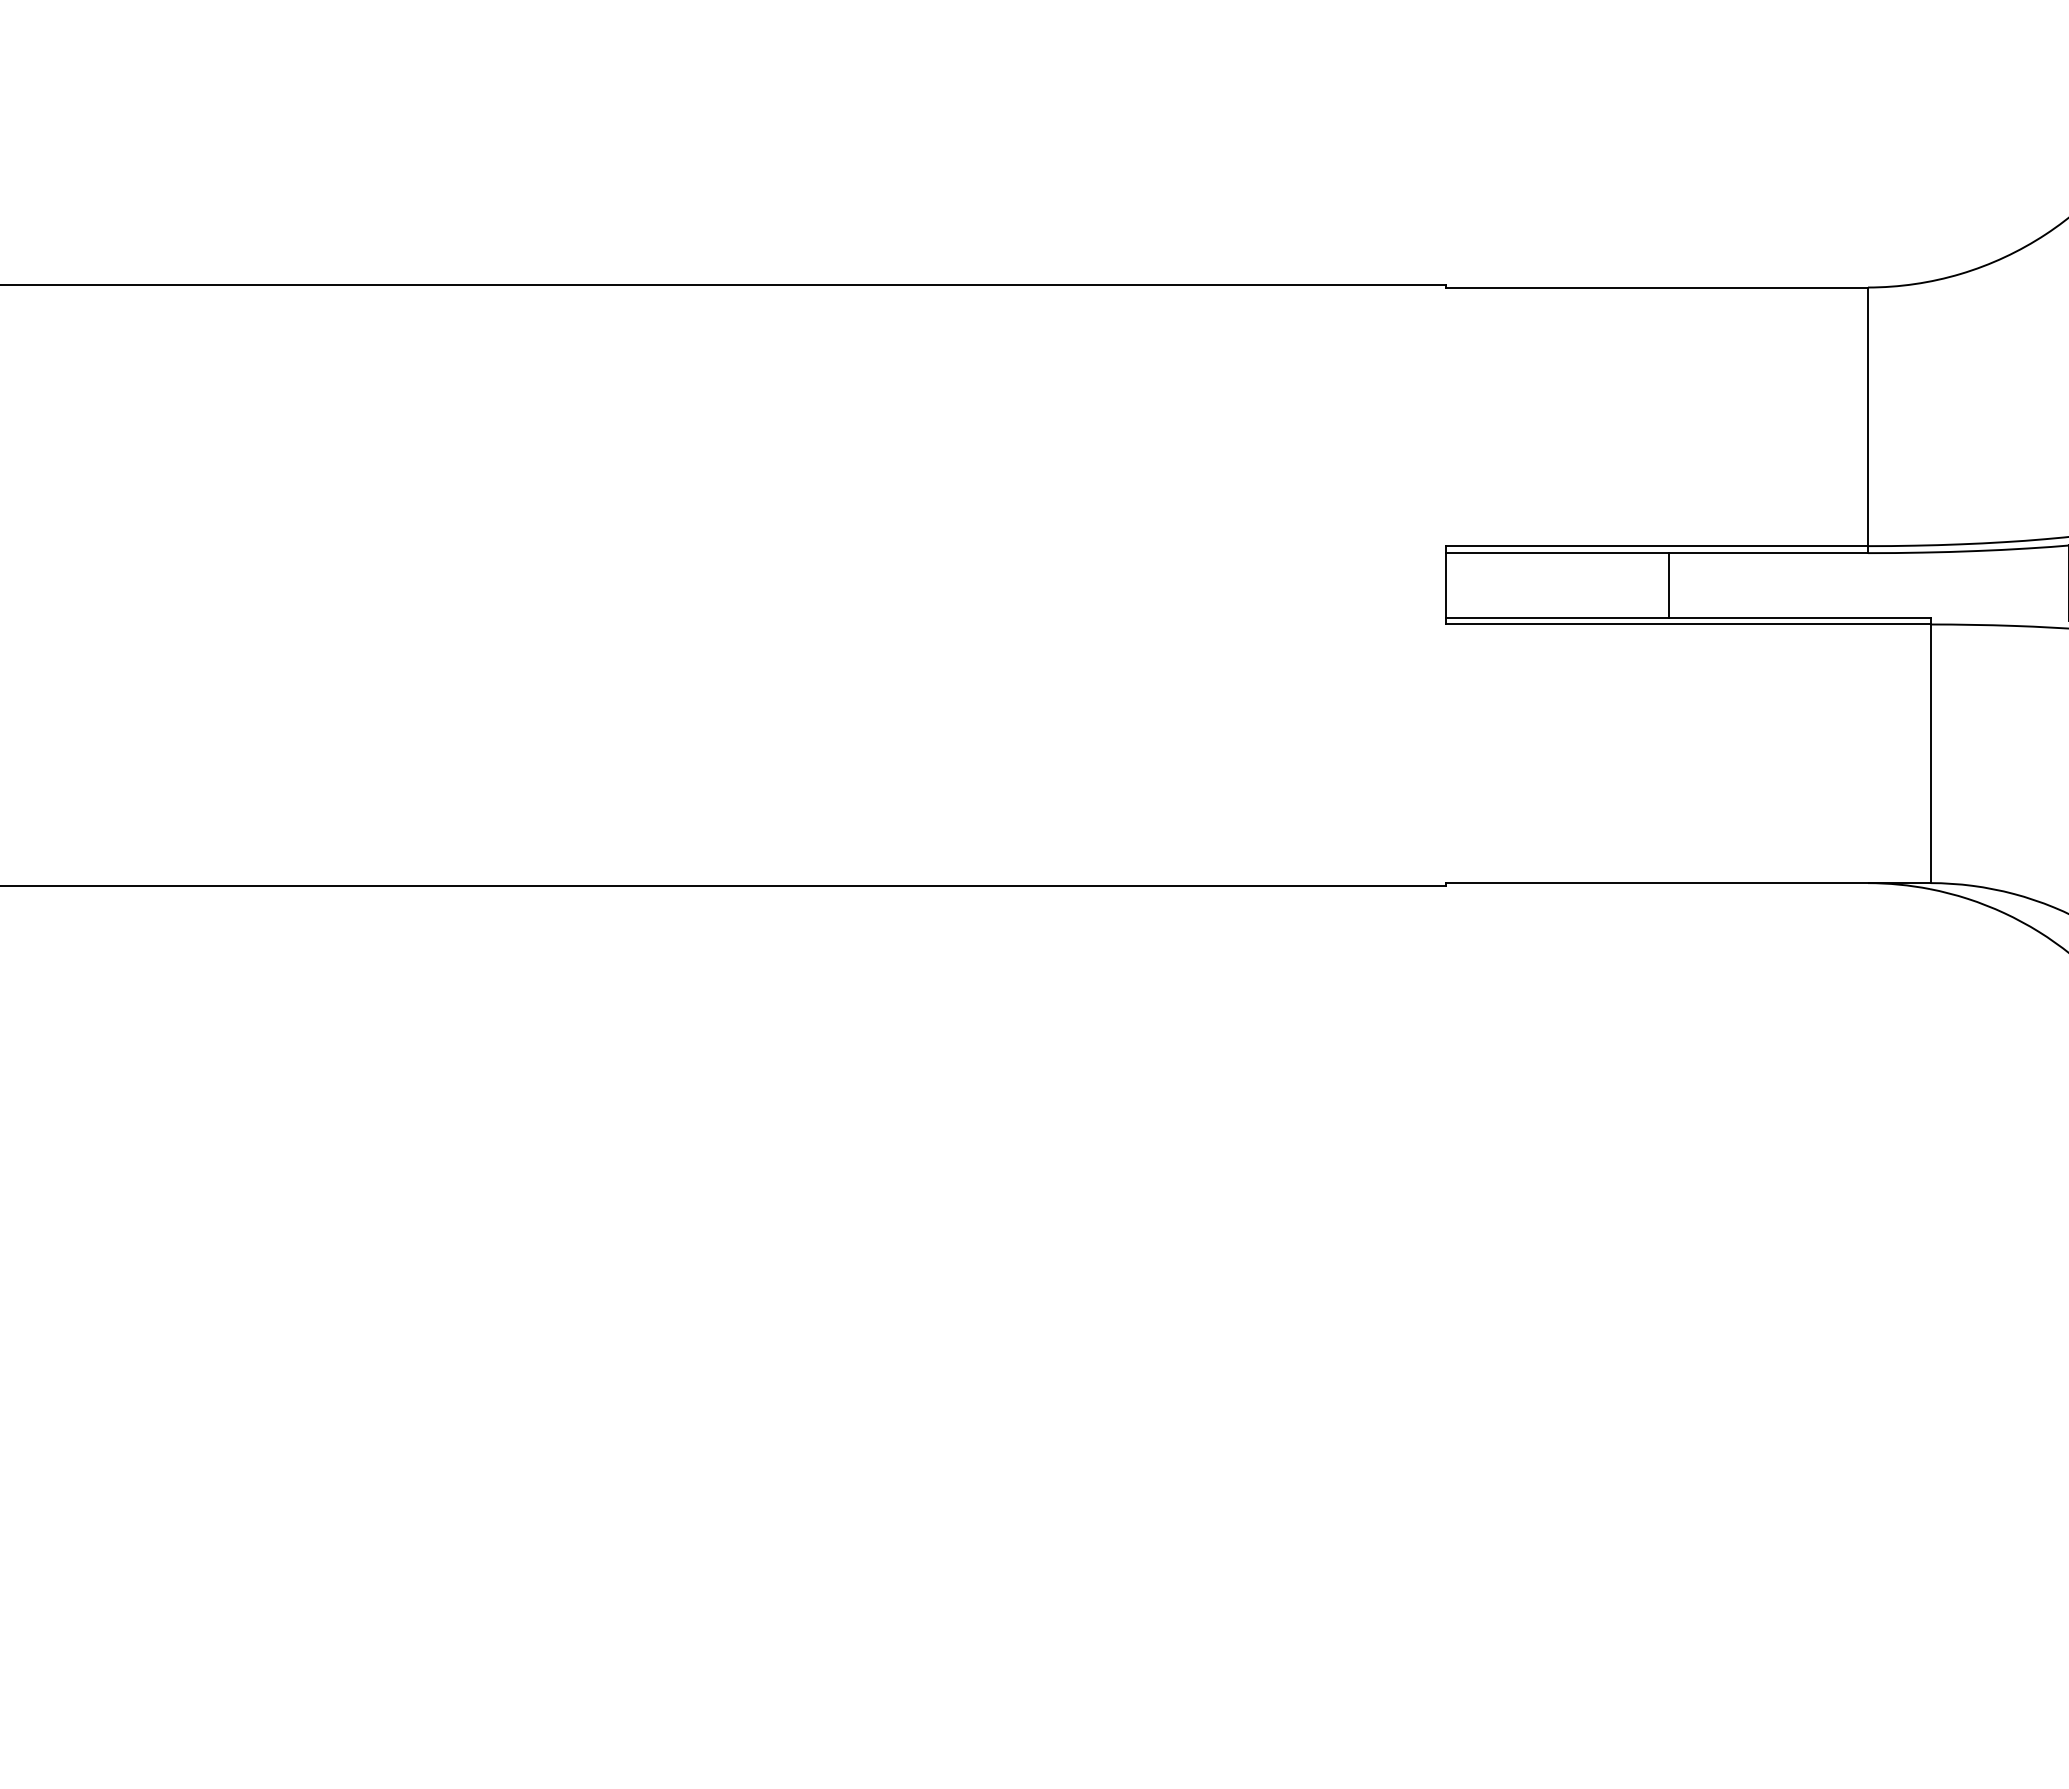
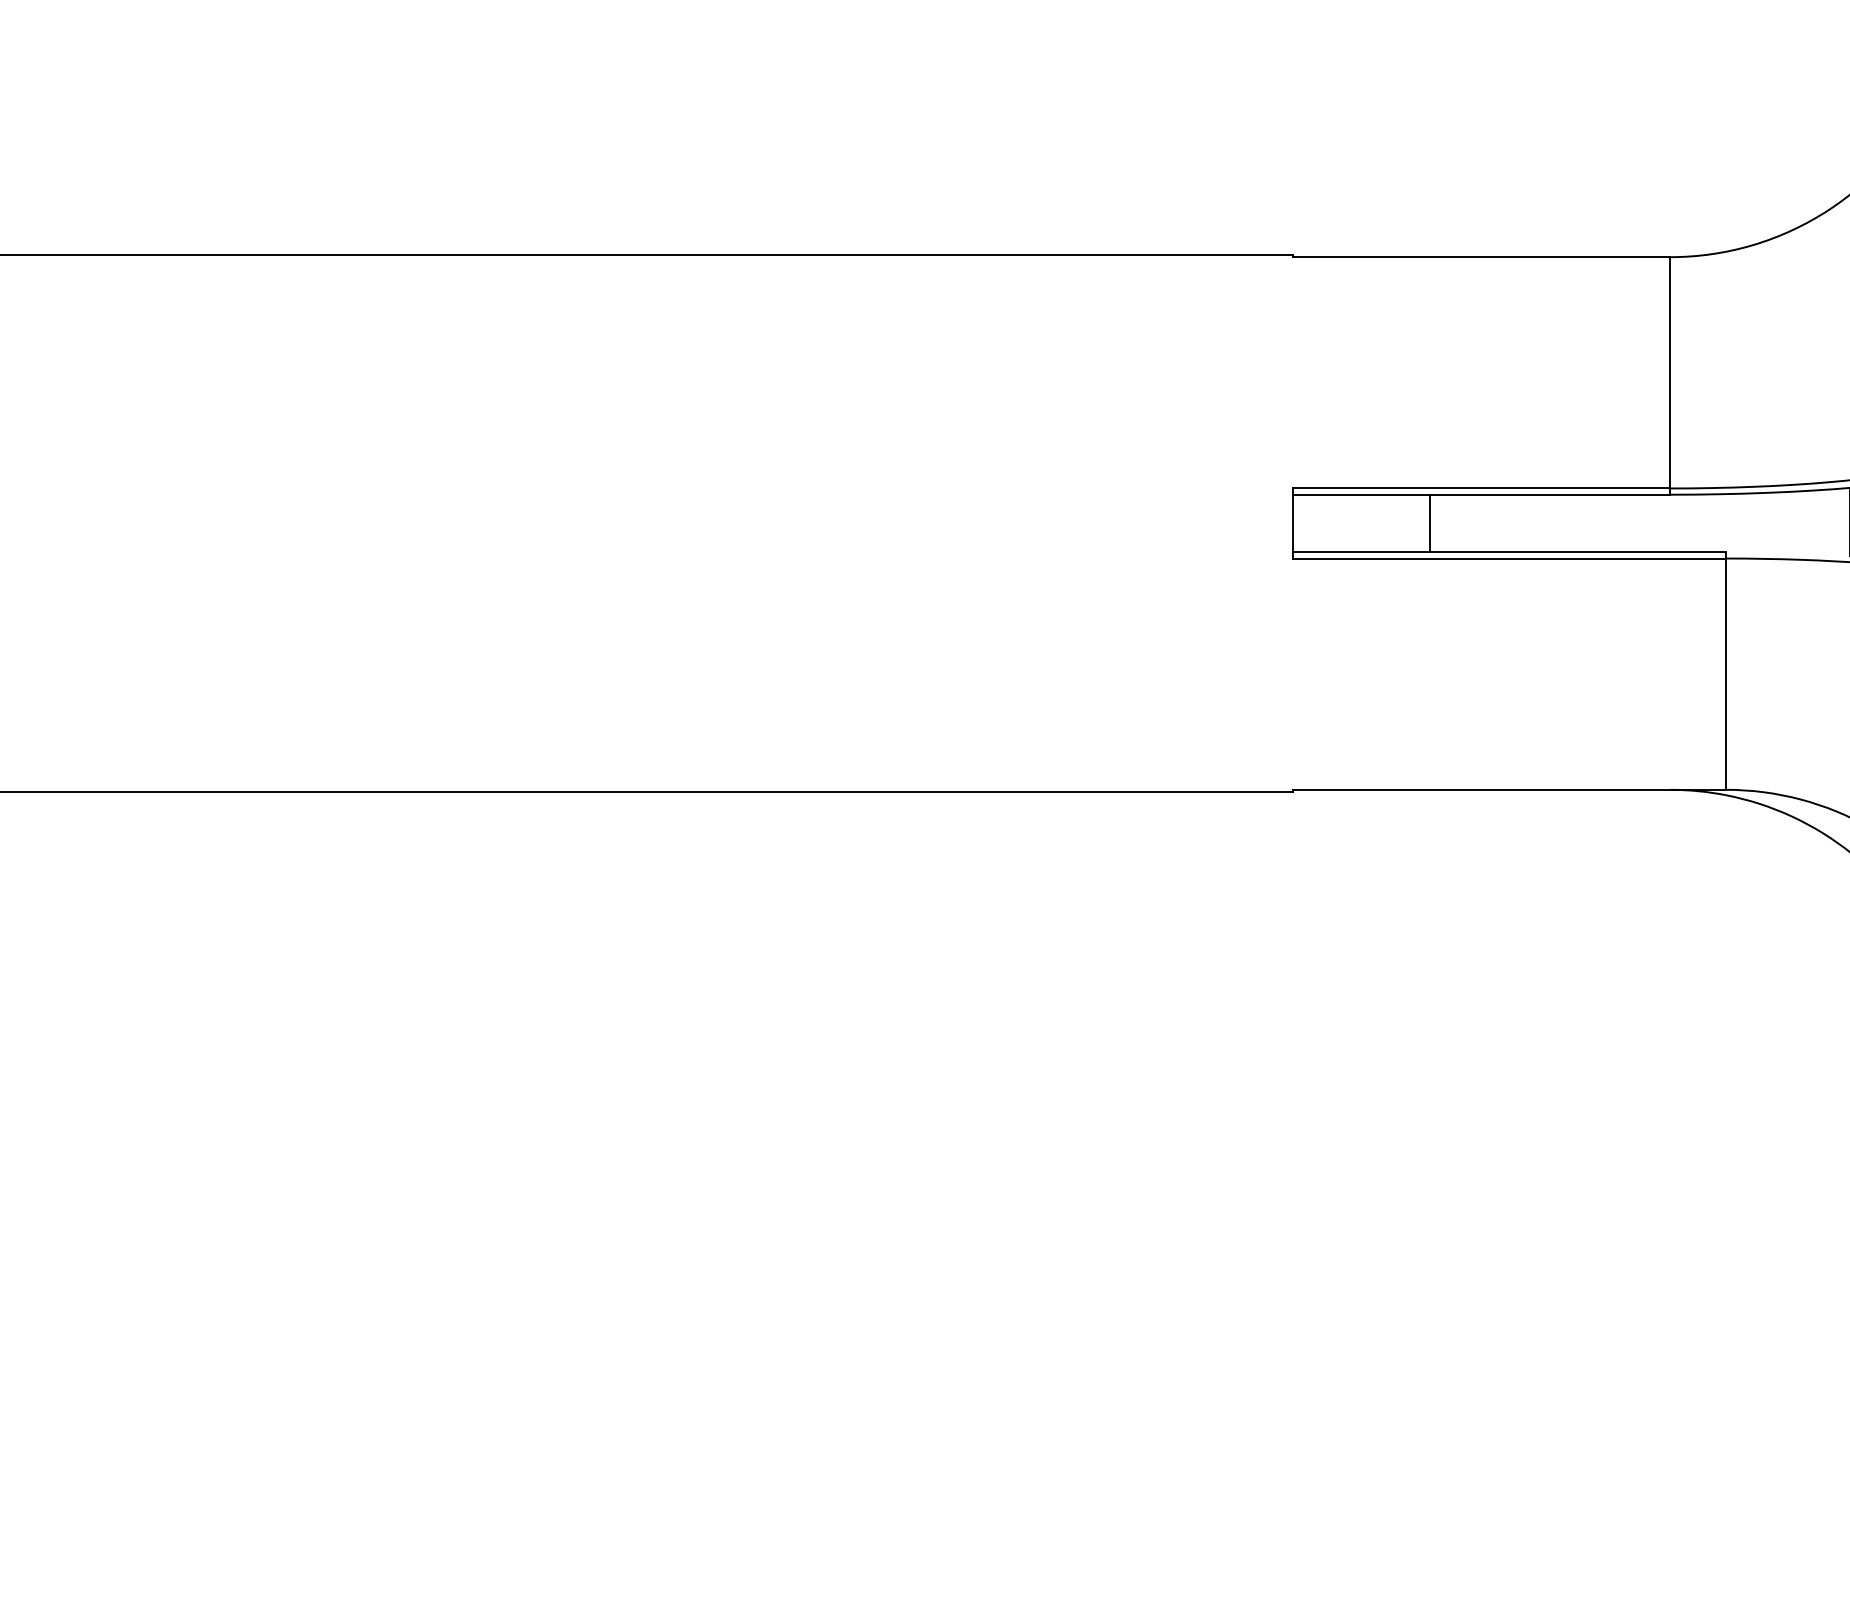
line: (1668, 585) -> (1430, 523), moved

